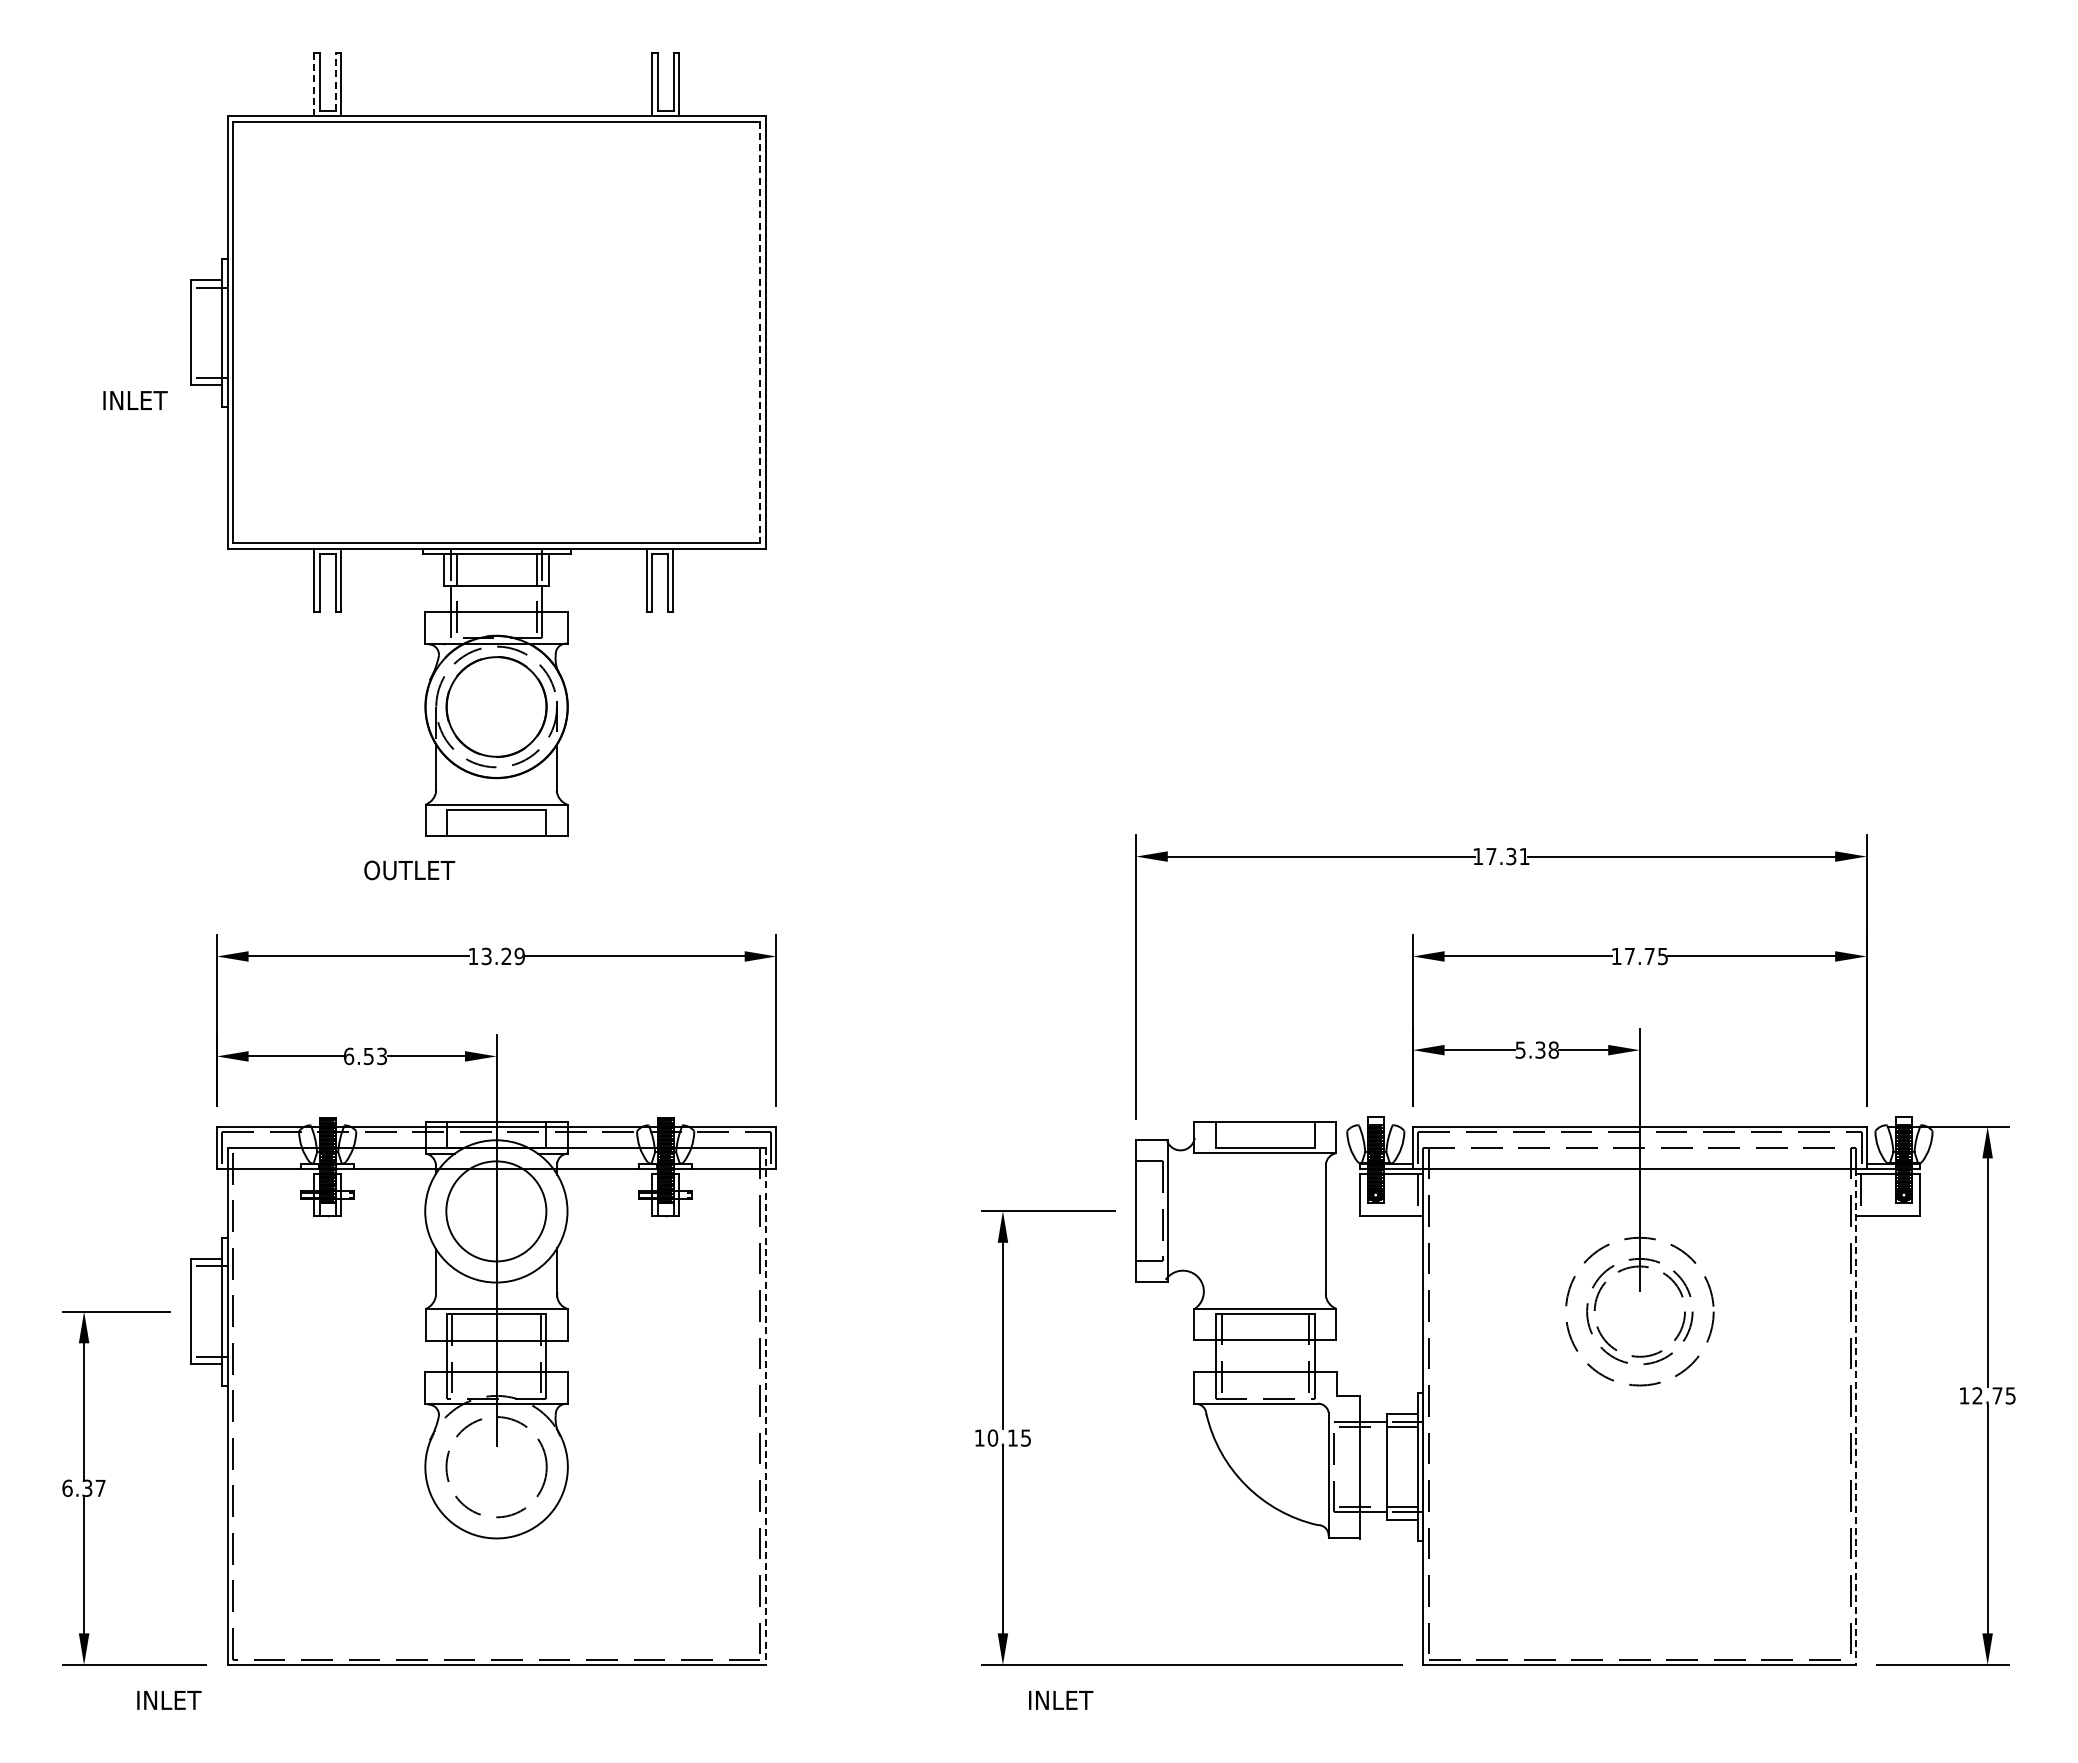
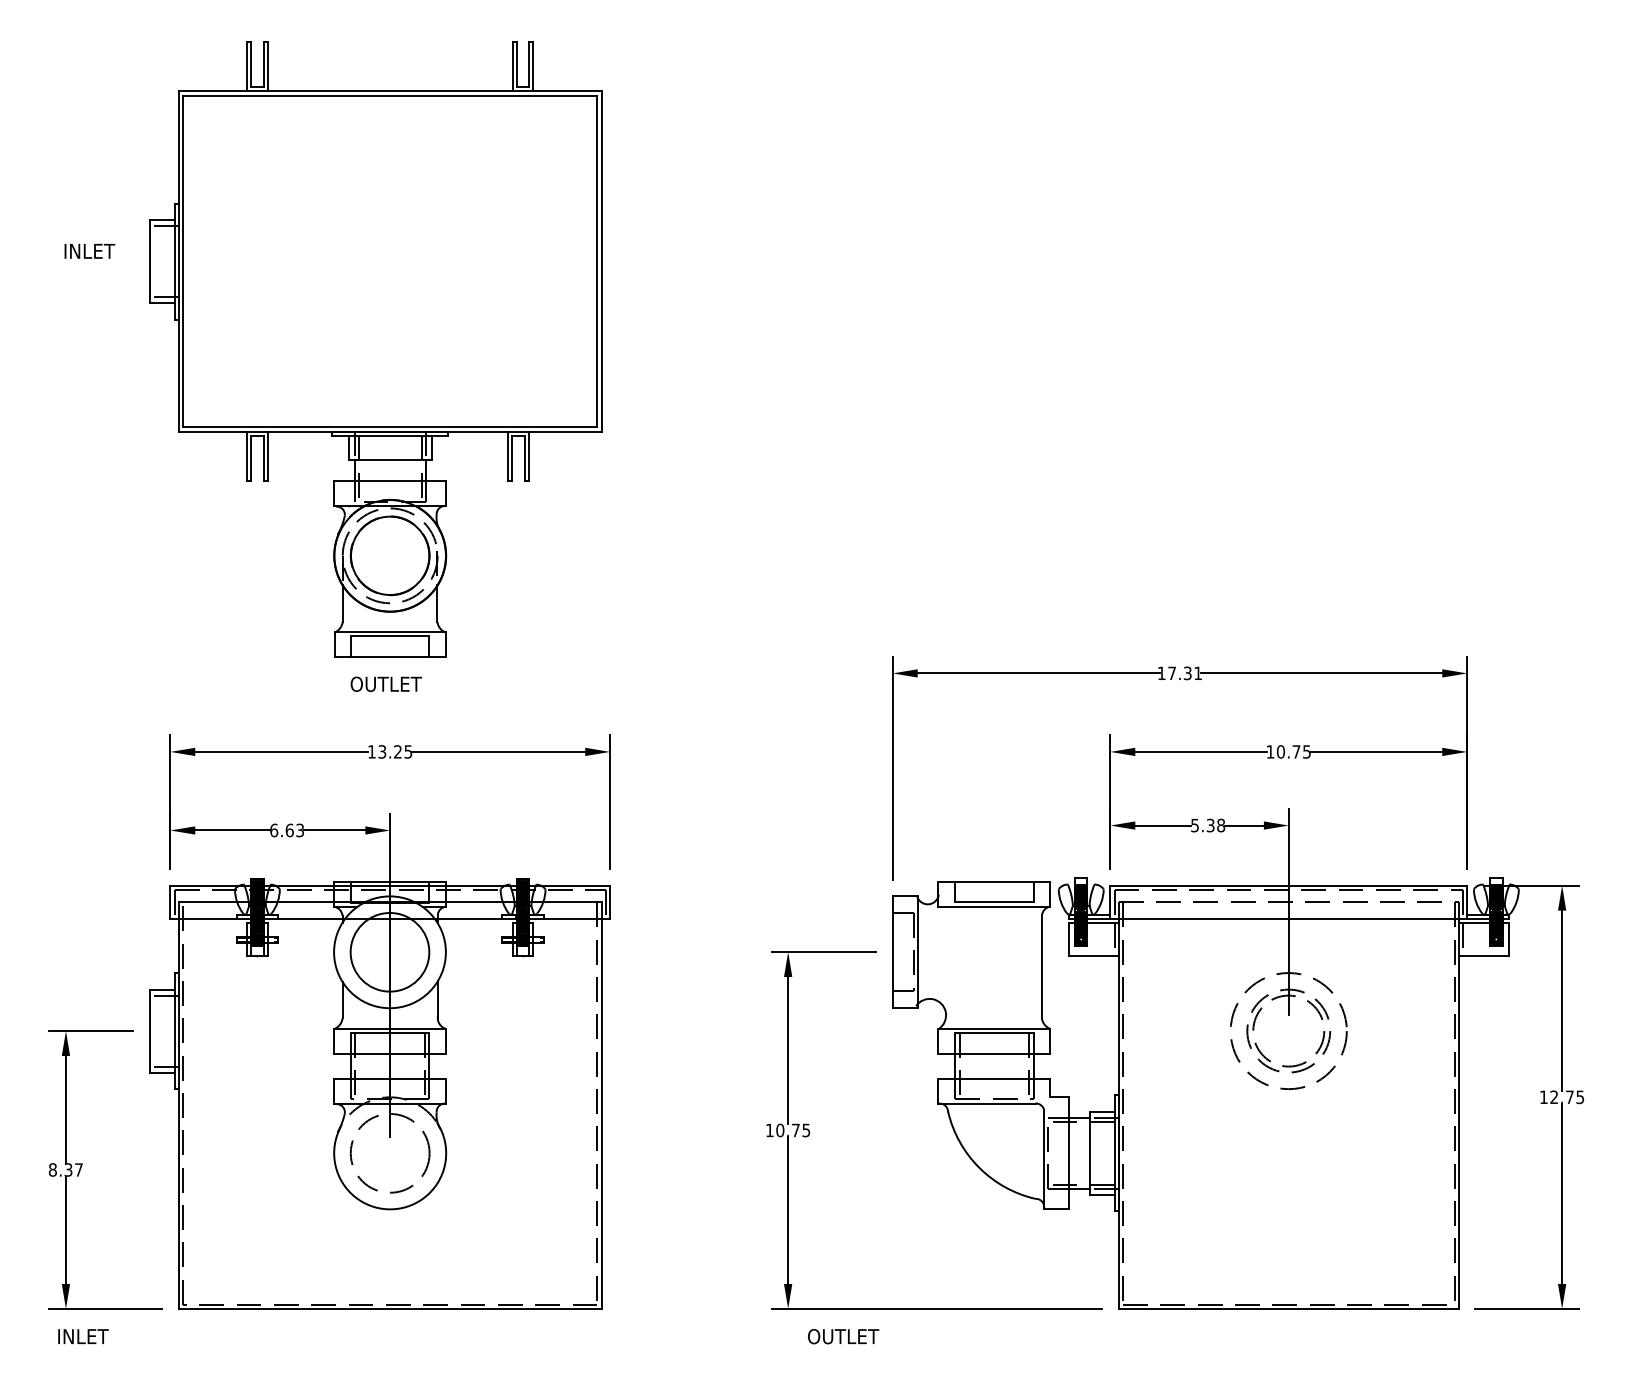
line: (335, 81) -> (263, 64), dashed -> solid
line: (314, 84) -> (247, 66), dashed -> solid
line: (760, 332) -> (597, 261), dashed -> solid
text: (135, 400) -> (89, 251), moved
text: (409, 870) -> (386, 684), moved
text: (519, 955) -> (408, 751), 13.29 -> 13.25
text: (1629, 956) -> (1280, 751), 17.75 -> 10.75
text: (368, 1056) -> (289, 830), 6.53 -> 6.63
line: (765, 1406) -> (601, 1105), dashed -> solid
line: (1856, 1417) -> (1459, 1114), dashed -> solid
text: (1012, 1437) -> (795, 1130), 10.15 -> 10.75
text: (67, 1487) -> (52, 1169), 6.37 -> 8.37
text: (169, 1700) -> (83, 1336), moved
text: (1073, 1700) -> (843, 1336), INLET -> OUTLET

